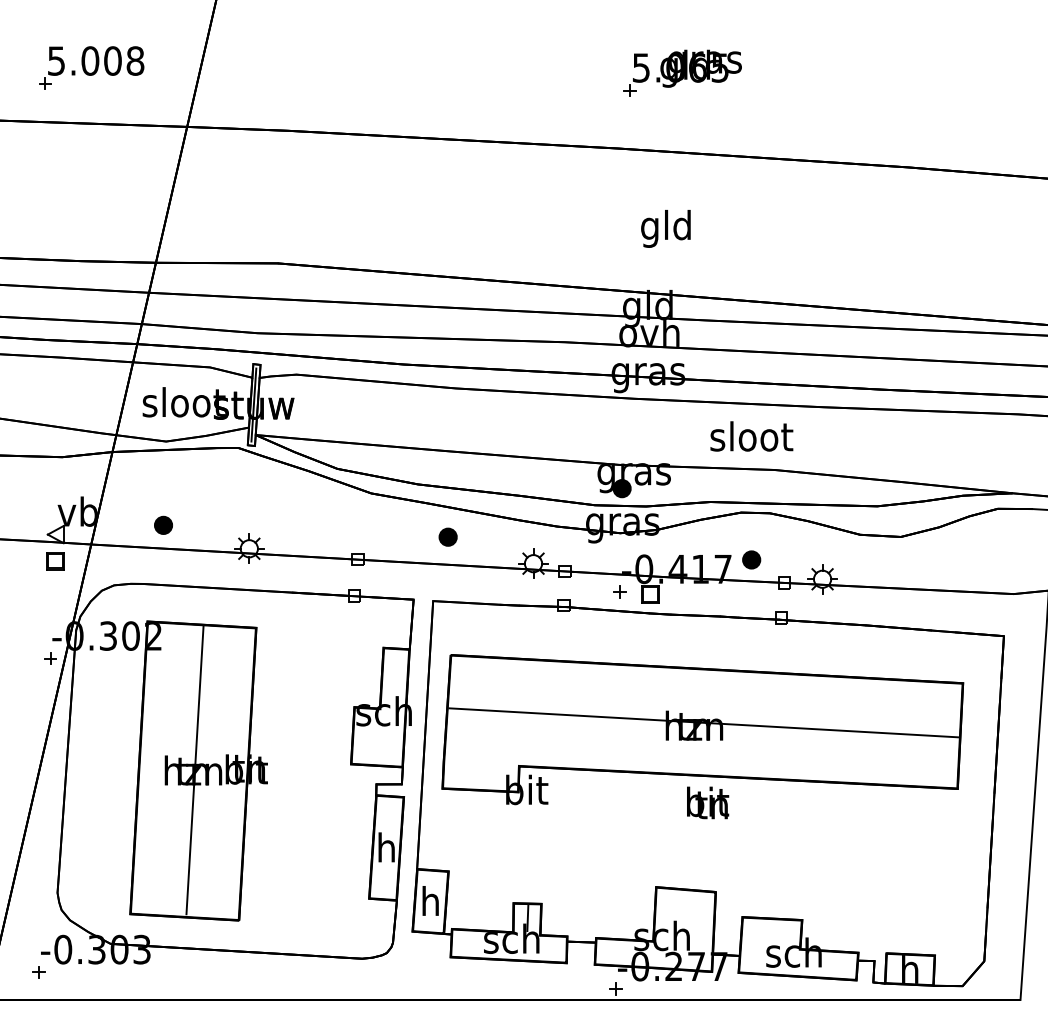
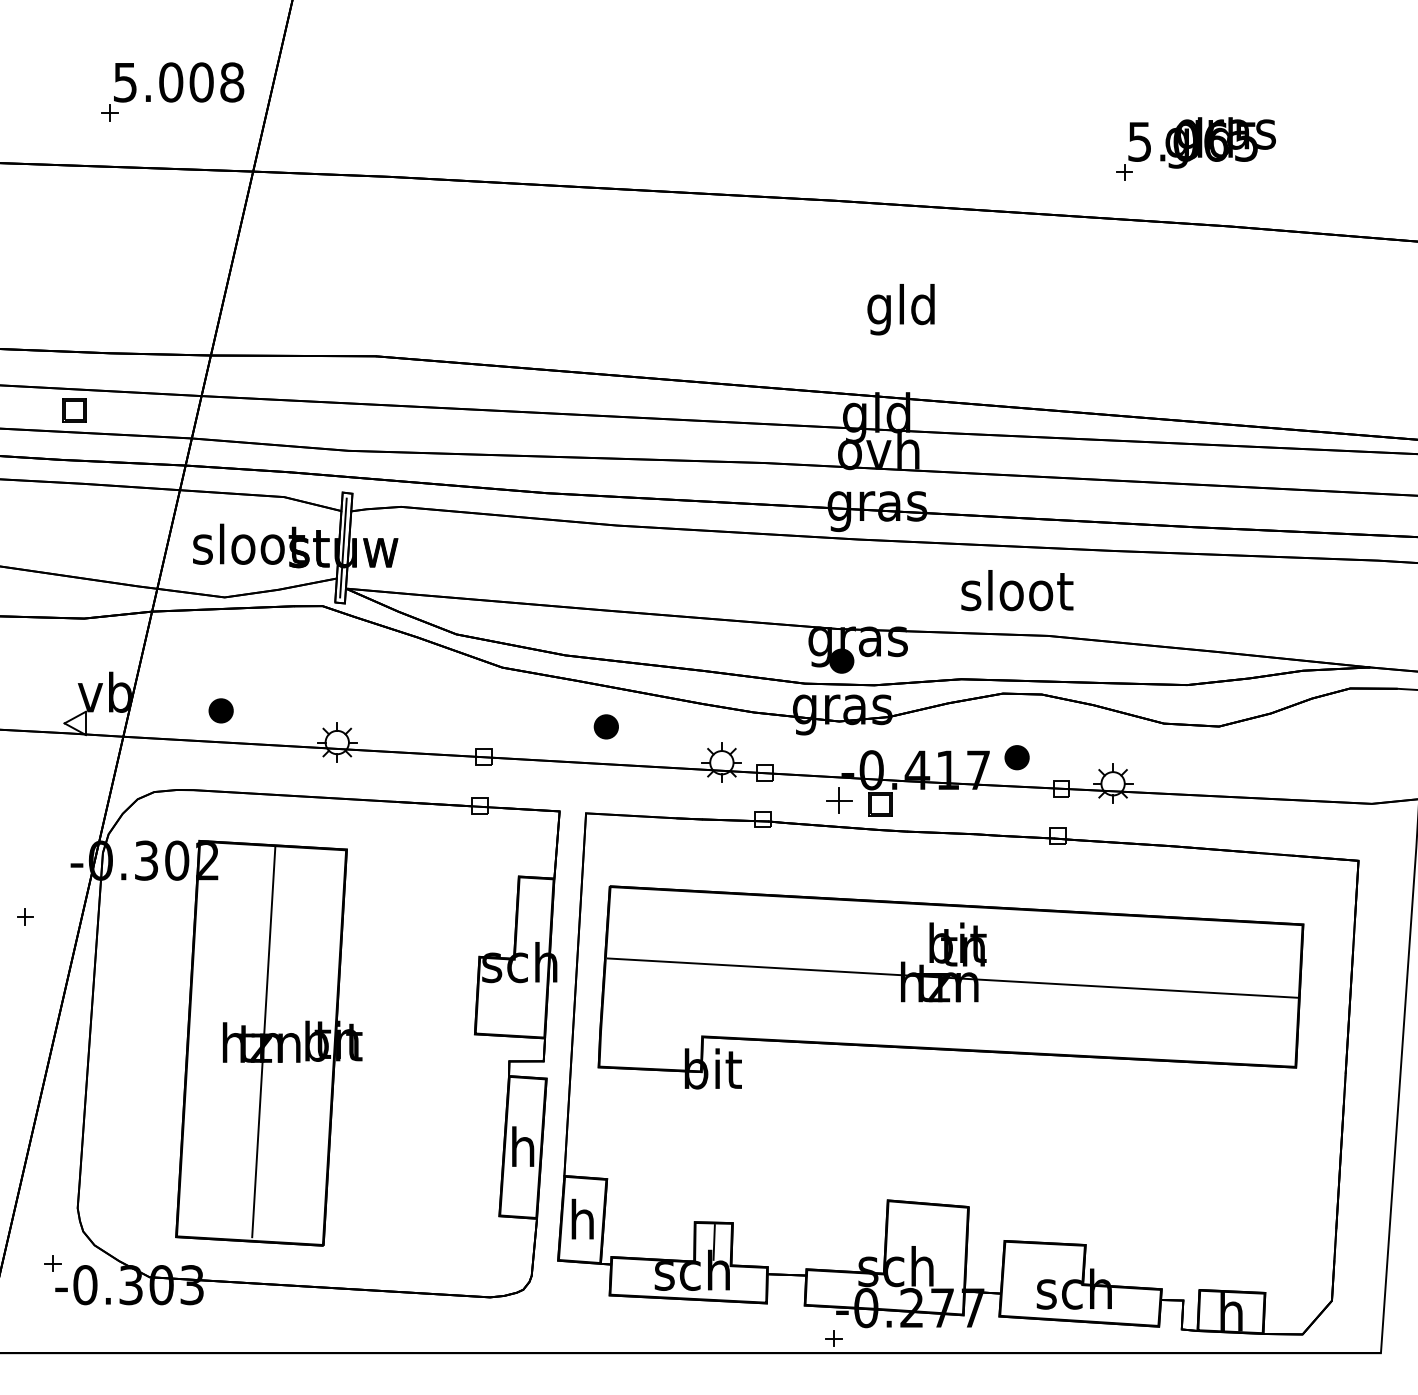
part: (91, 67) -> (172, 91), moved
part: (682, 72) -> (1195, 148), moved
part: (55, 561) -> (74, 410), moved
part: (619, 591) -> (838, 800), size x1.6
part: (50, 658) -> (25, 916), moved
text: (707, 802) -> (957, 944), moved
part: (38, 972) -> (52, 1263), moved

